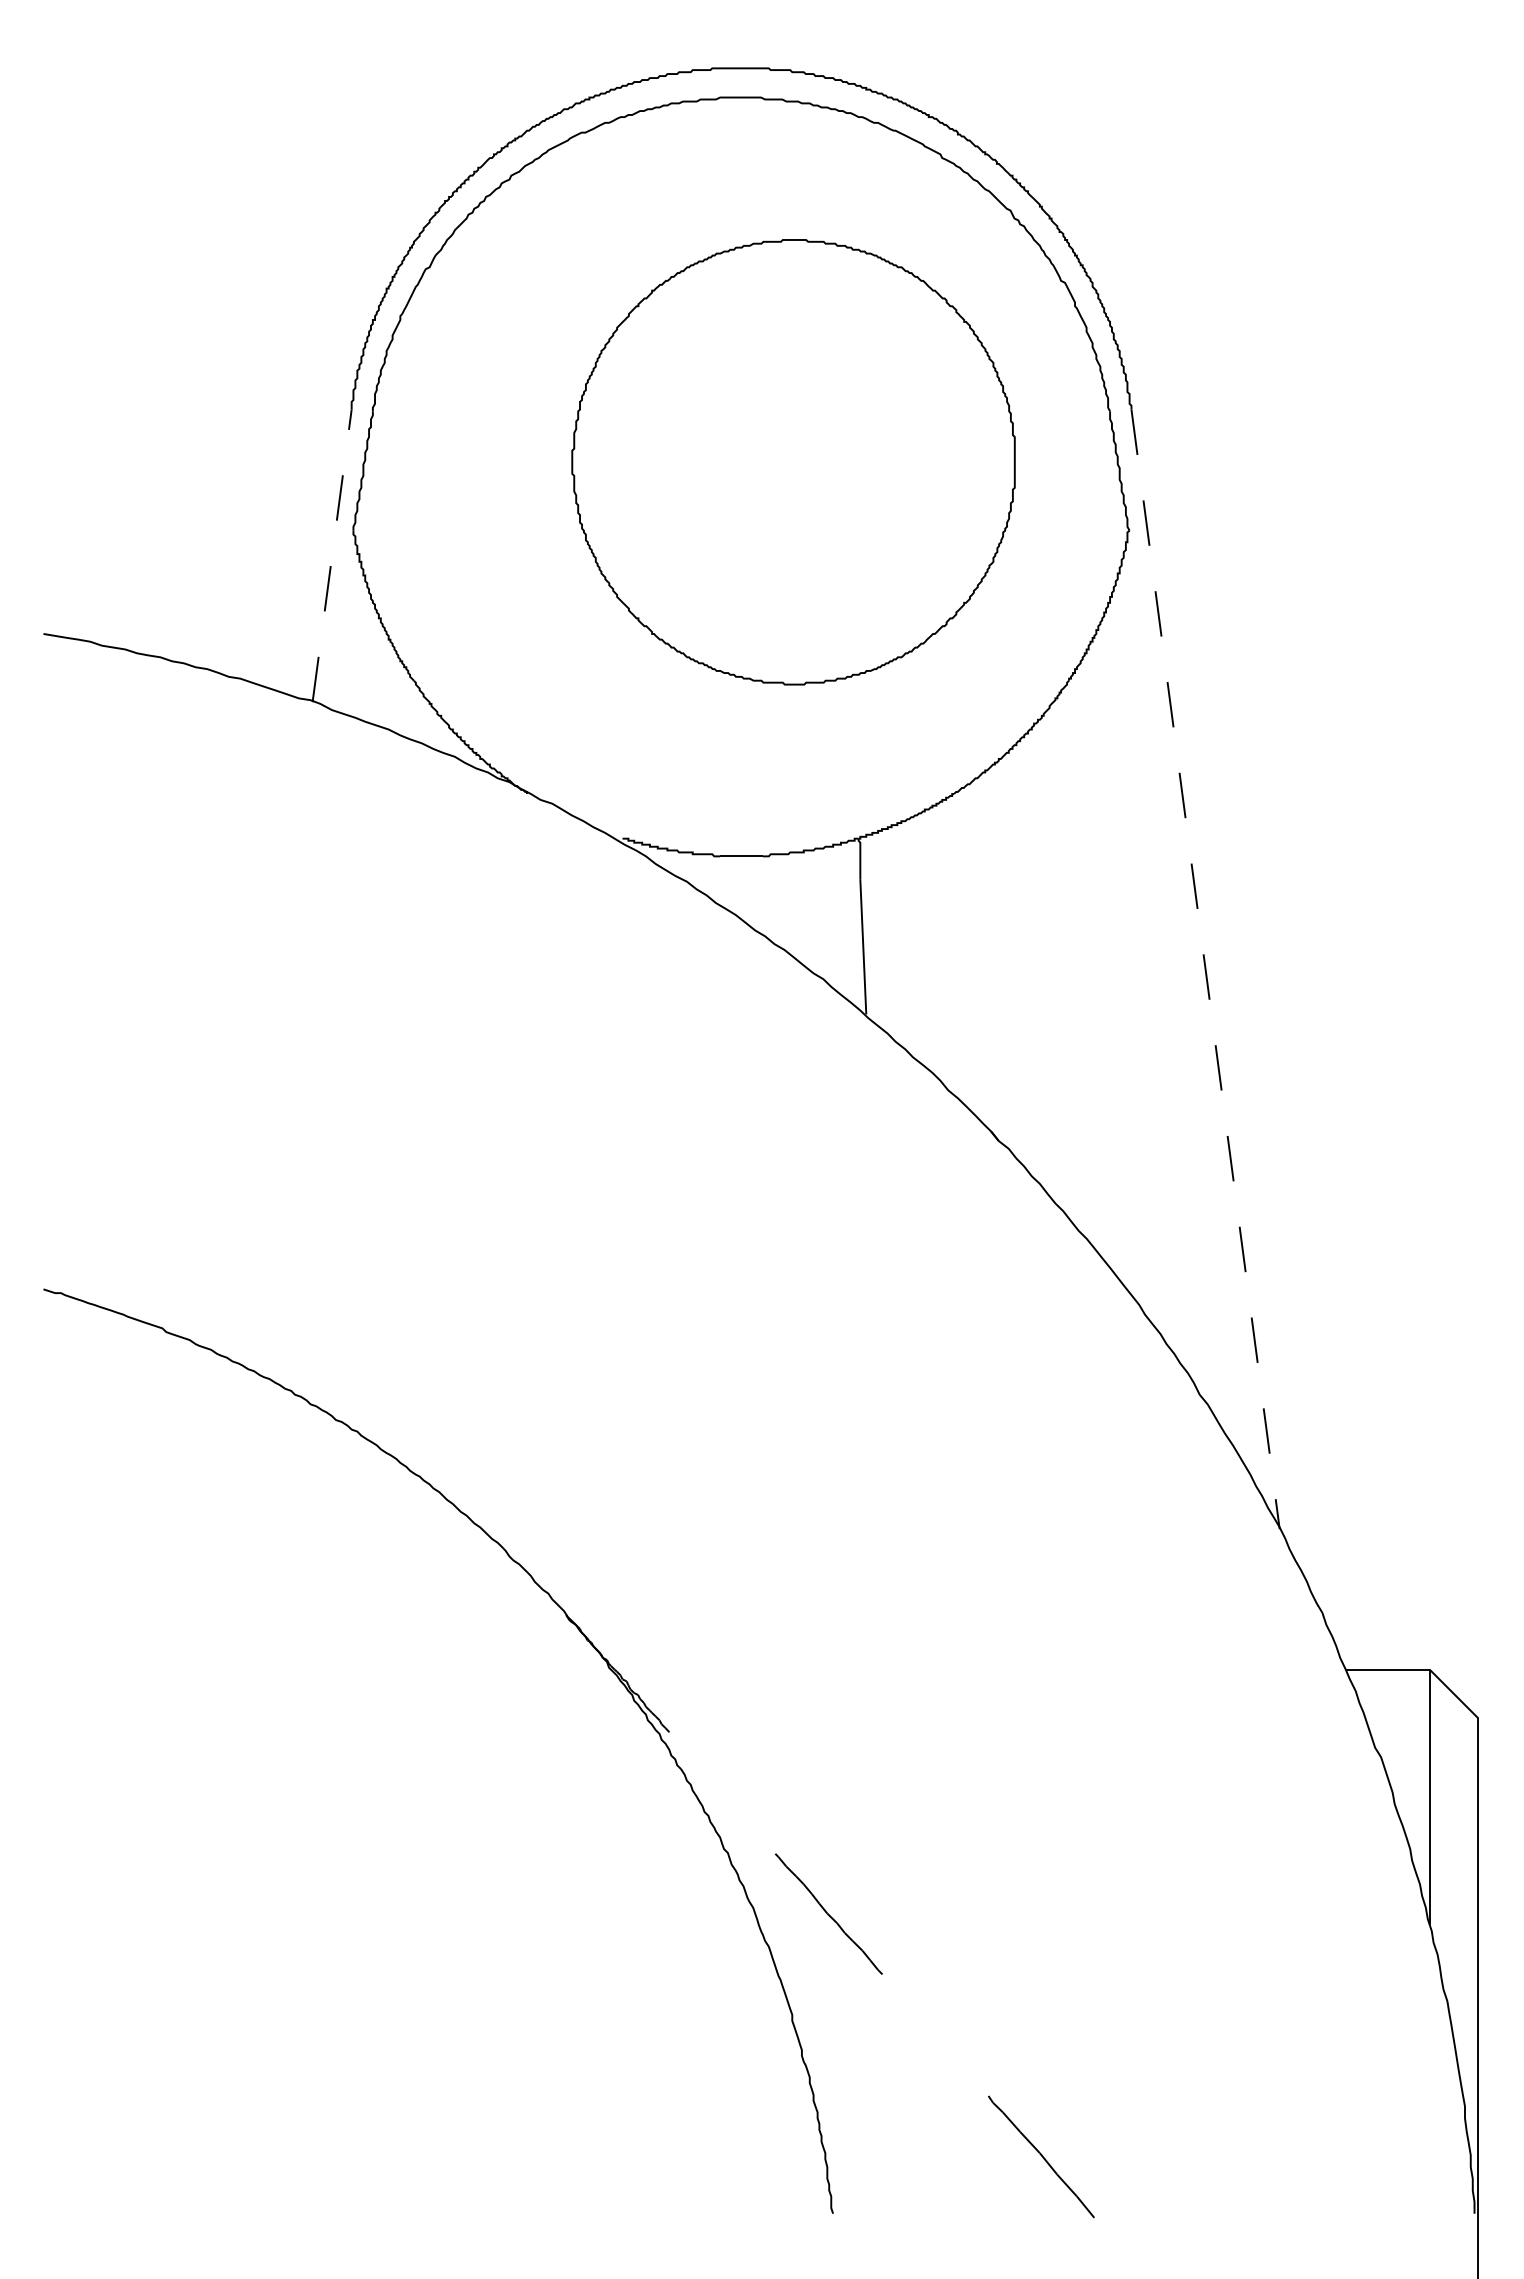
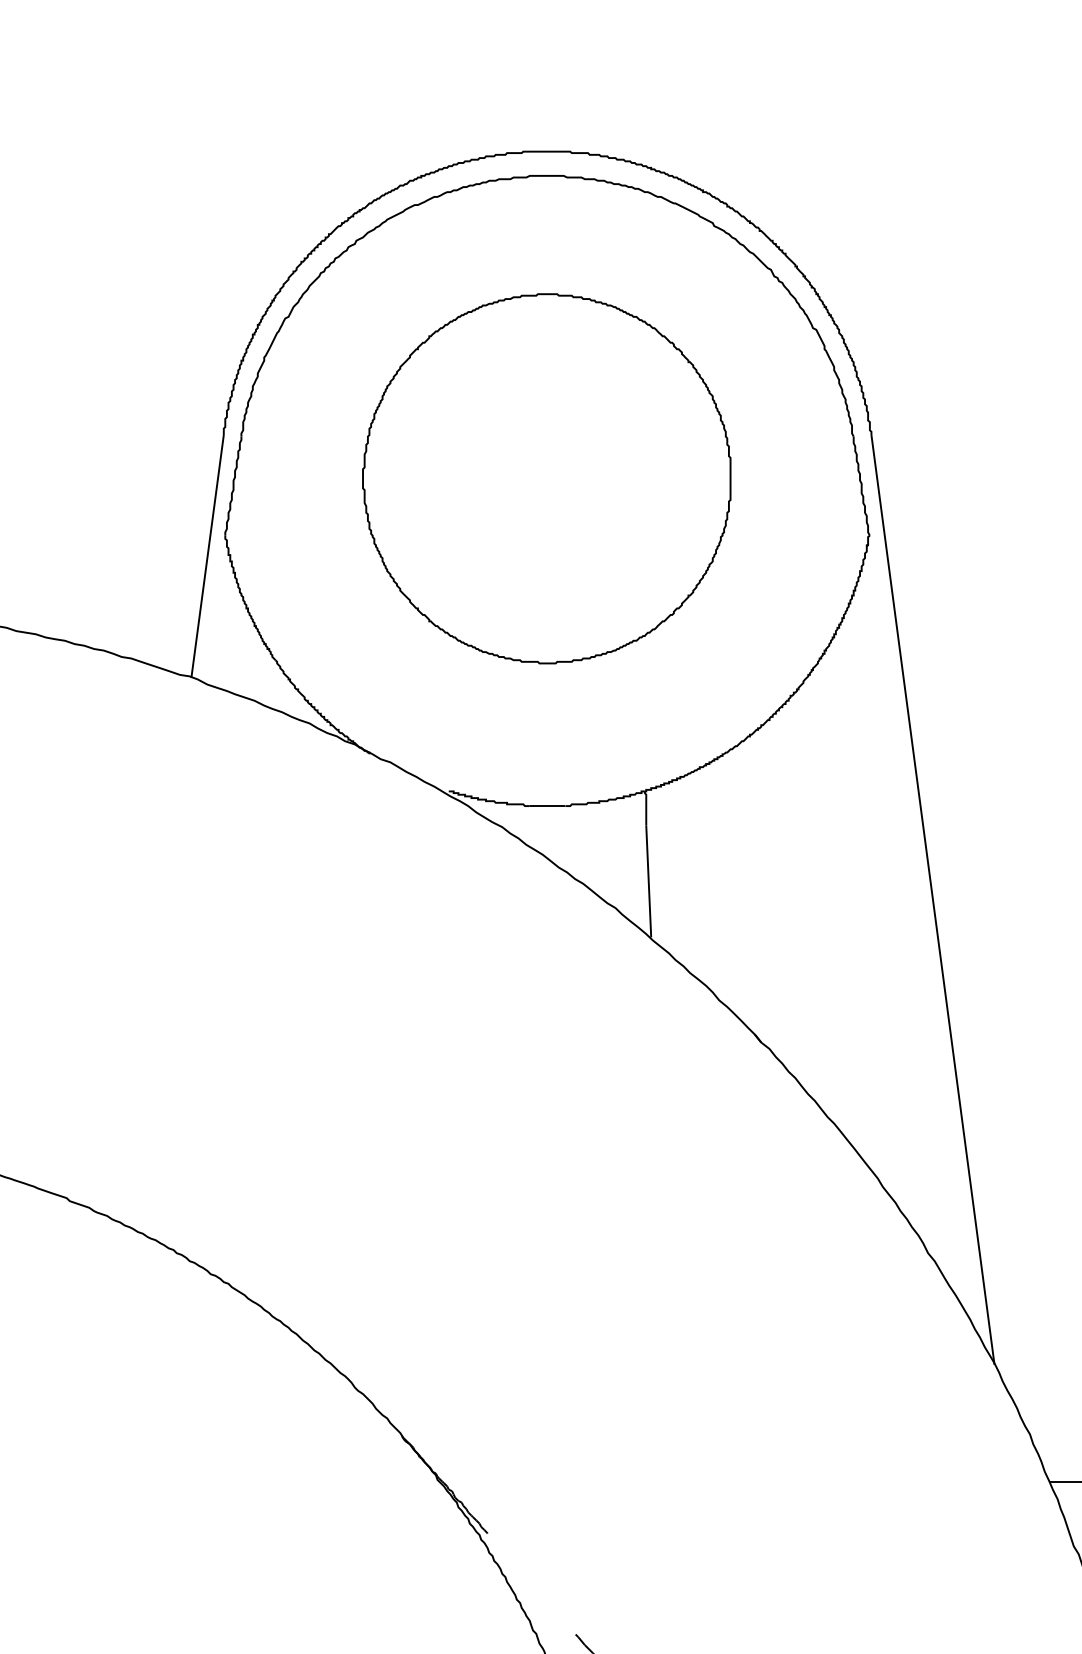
part: (793, 462) -> (546, 478), moved
line: (332, 555) -> (207, 556), dashed -> solid
line: (1205, 969) -> (932, 900), dashed -> solid

